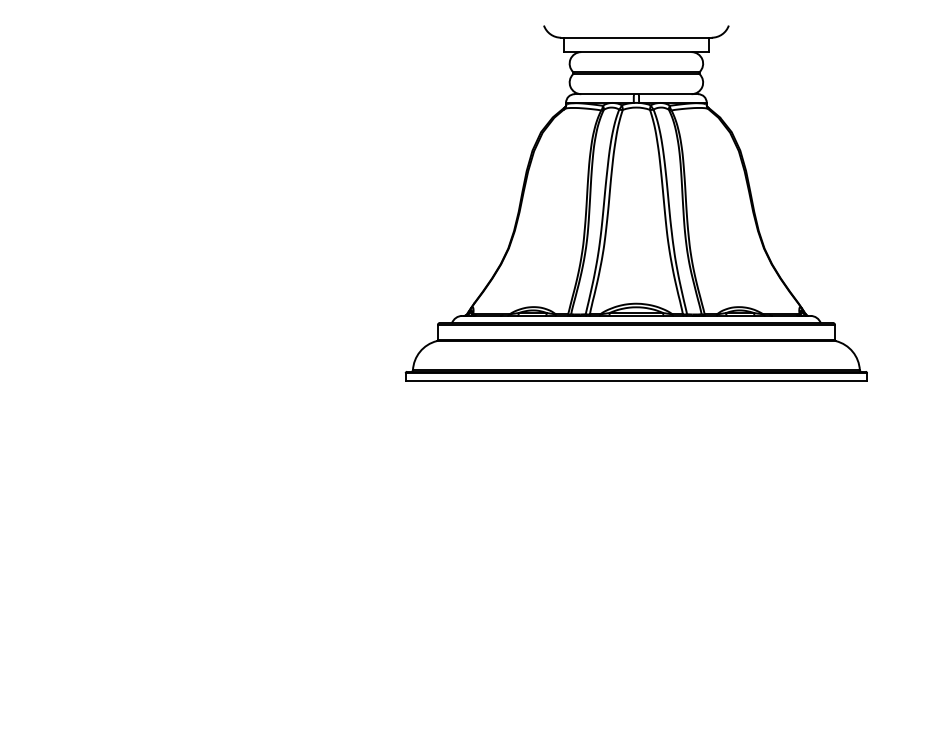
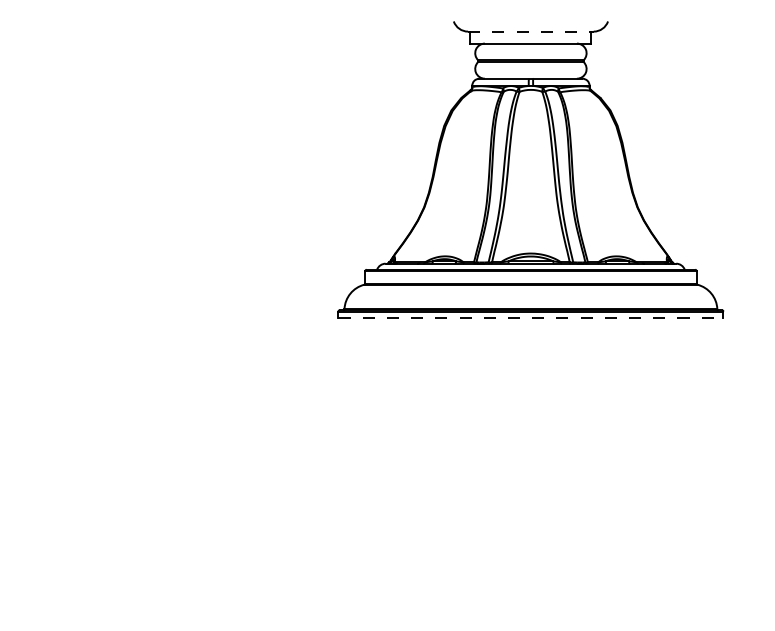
line: (635, 37) -> (530, 31), solid -> dashed
line: (637, 381) -> (531, 318), solid -> dashed

